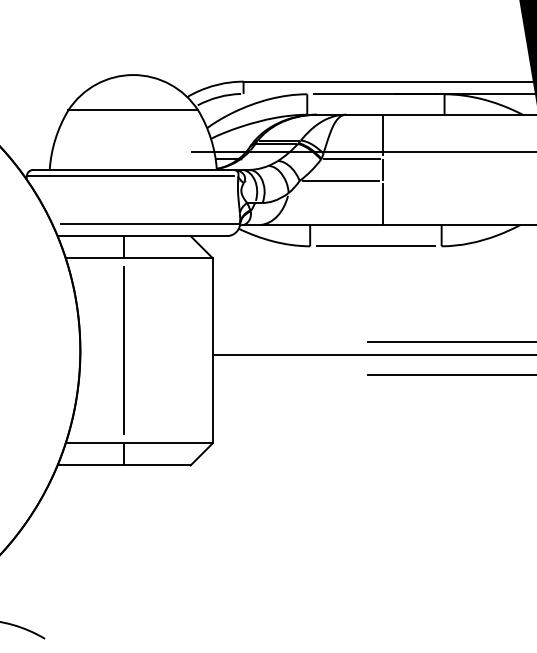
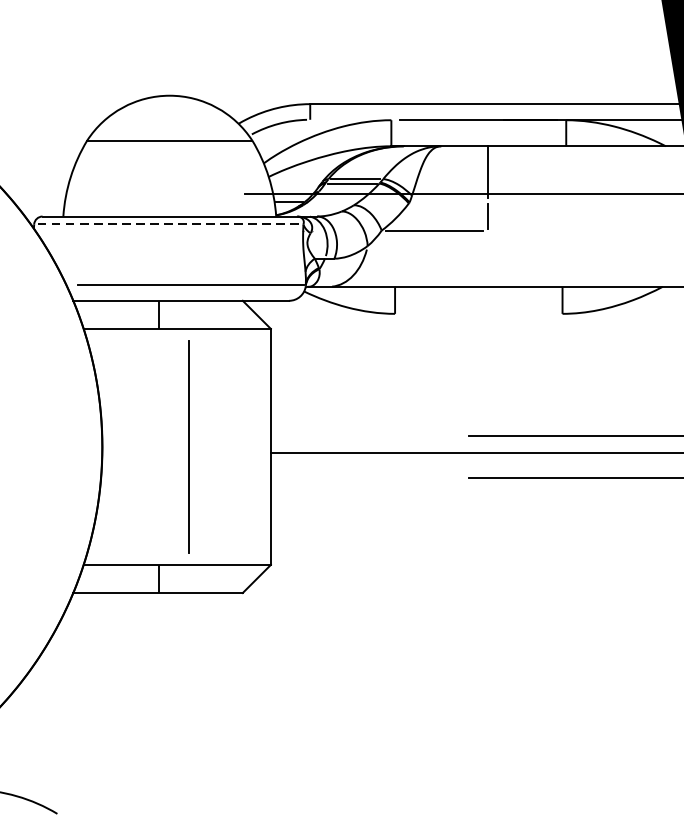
line: (352, 158) -> (448, 202), removed
line: (130, 175) -> (166, 223), solid -> dashed
line: (383, 204) -> (488, 260), removed
line: (375, 246) -> (478, 314), removed
line: (123, 350) -> (187, 446), moved

